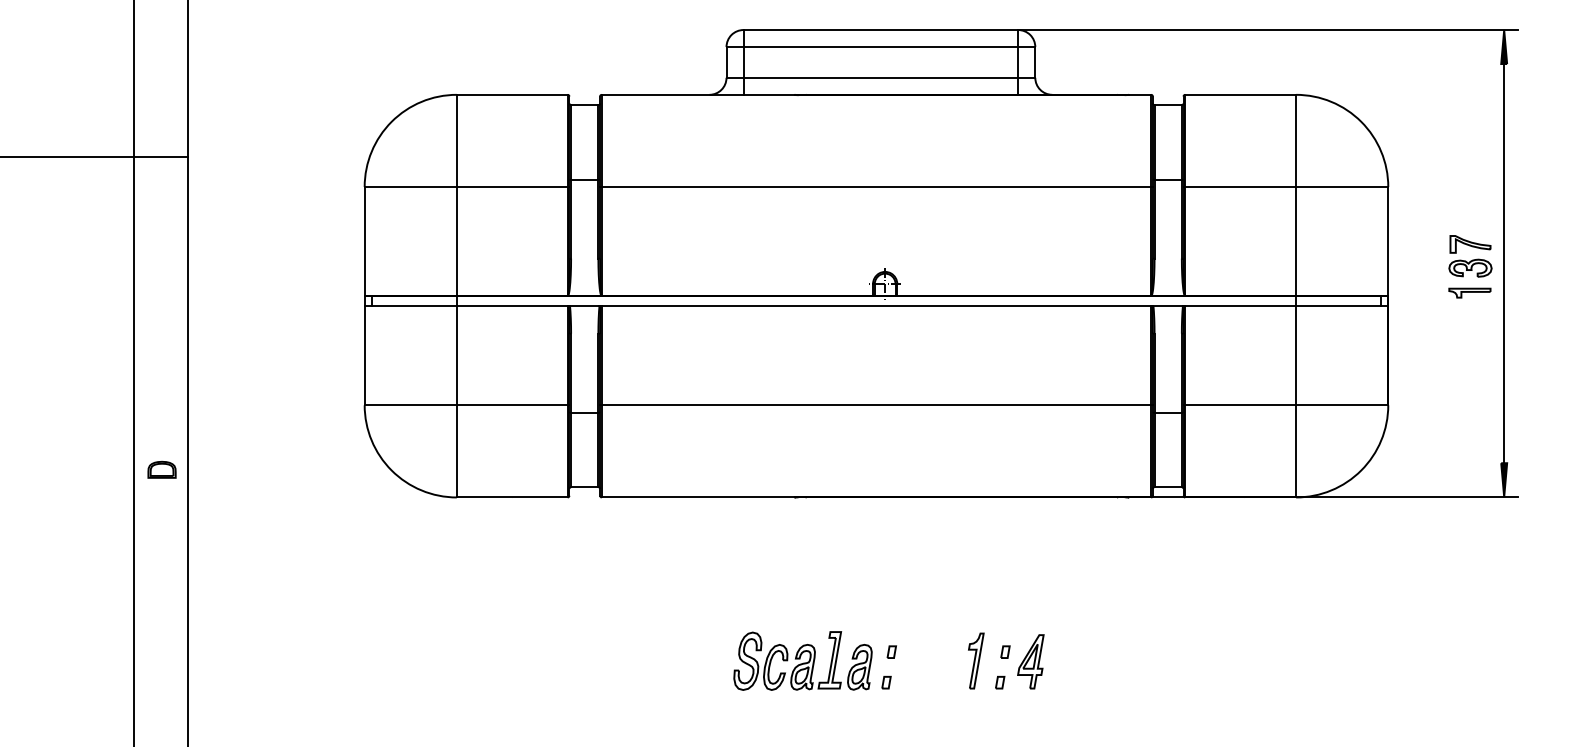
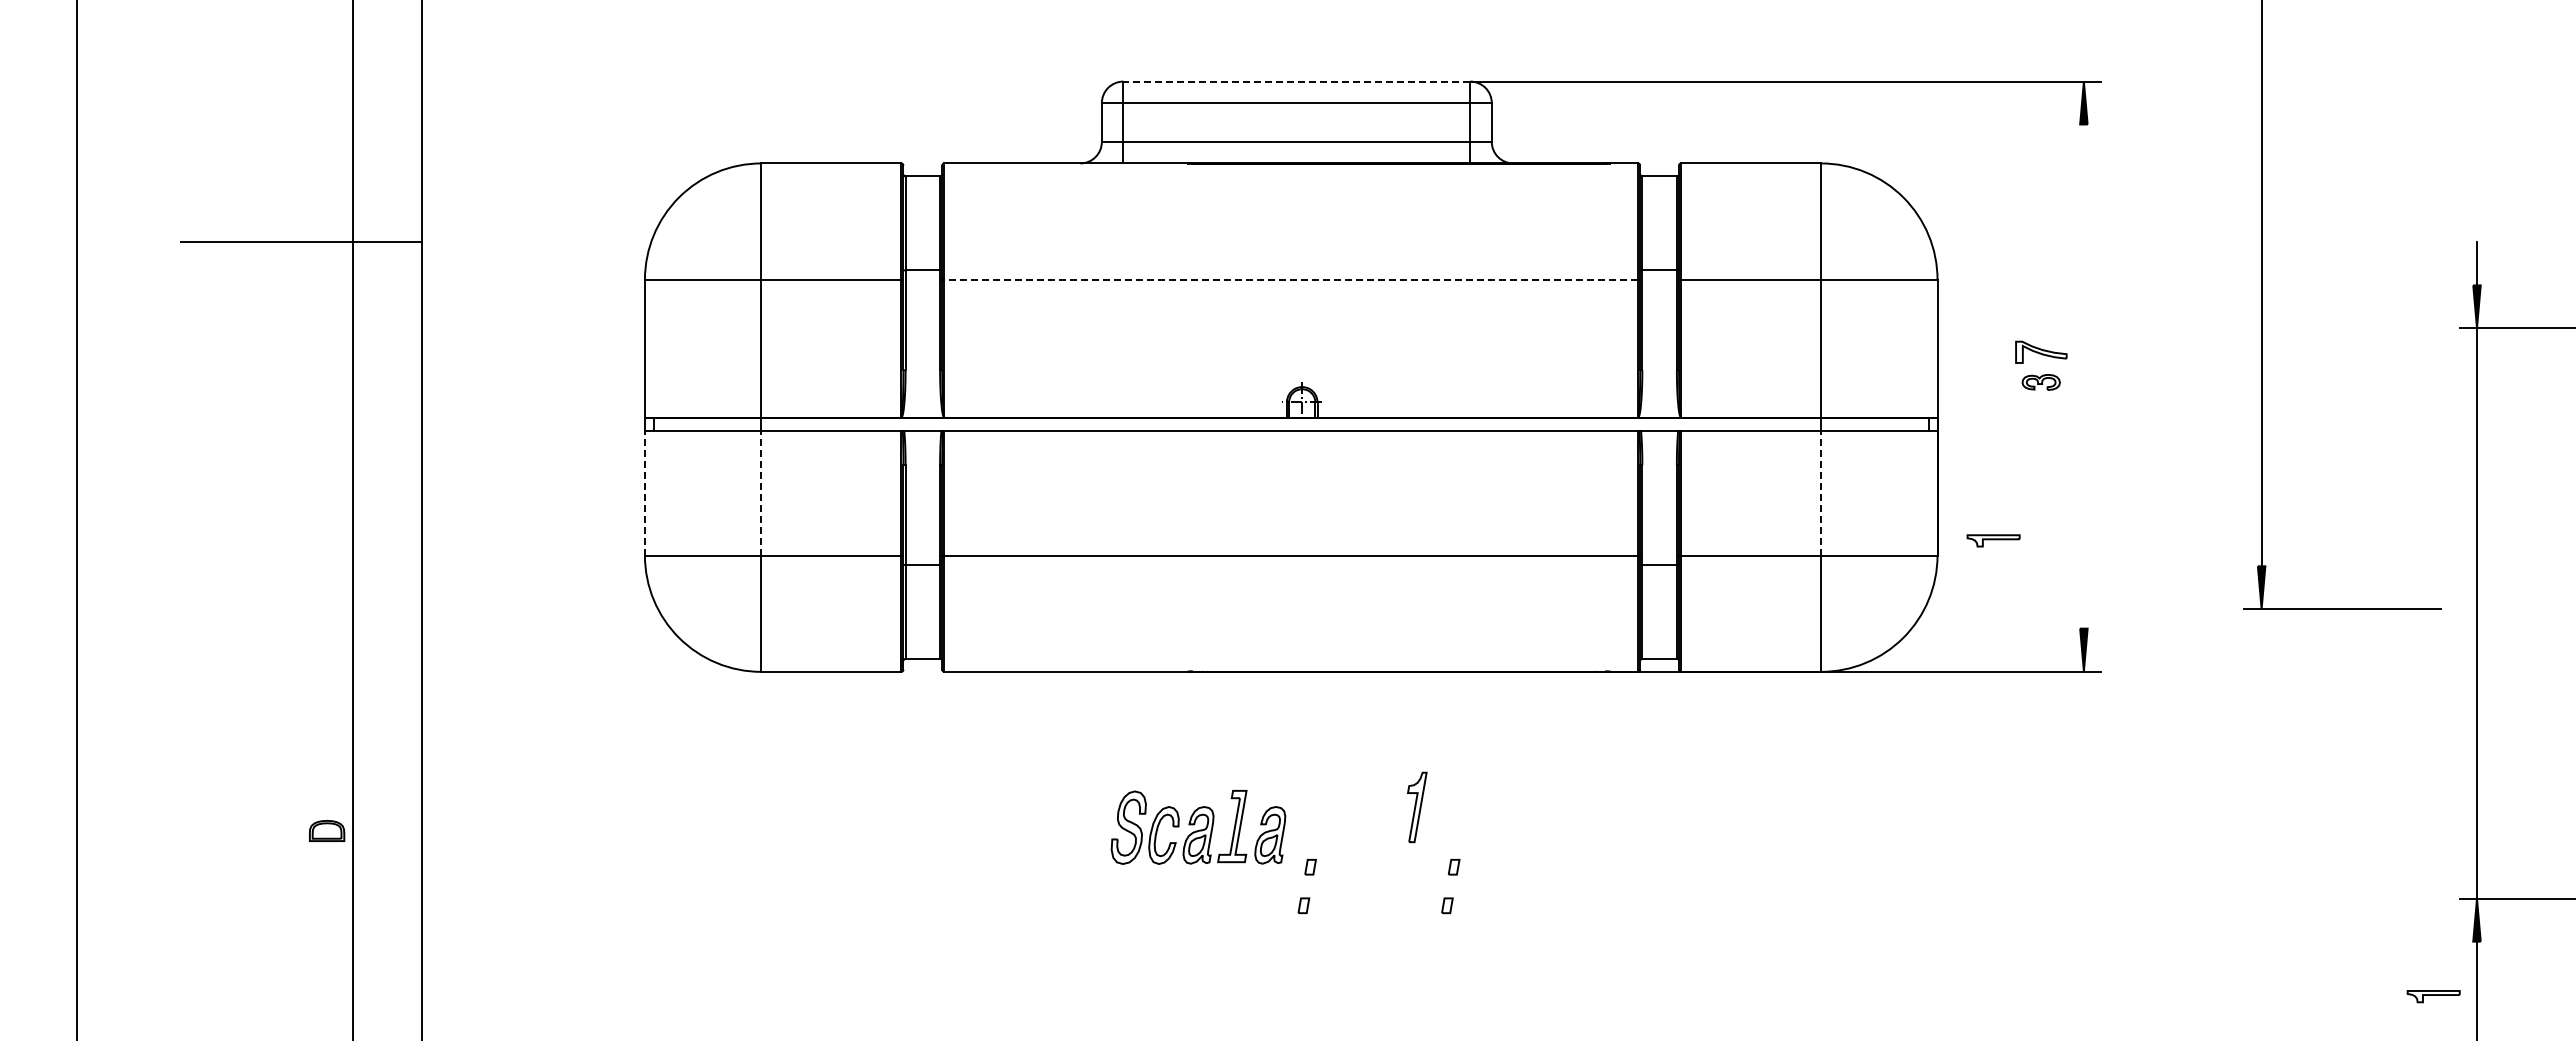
line: (880, 29) -> (1296, 81), solid -> dashed
line: (876, 186) -> (1291, 279), solid -> dashed
line: (1503, 263) -> (2083, 376), removed
part: (1469, 268) -> (2040, 382), size x0.7
part: (1469, 292) -> (1993, 540), moved
line: (364, 355) -> (644, 492), solid -> dashed
line: (456, 355) -> (761, 492), solid -> dashed
line: (1296, 355) -> (1821, 492), solid -> dashed
part: (162, 469) -> (327, 830), moved
part: (803, 661) -> (1198, 827), moved
part: (976, 661) -> (1417, 807), moved
part: (1031, 661) -> (1486, 879), removed

